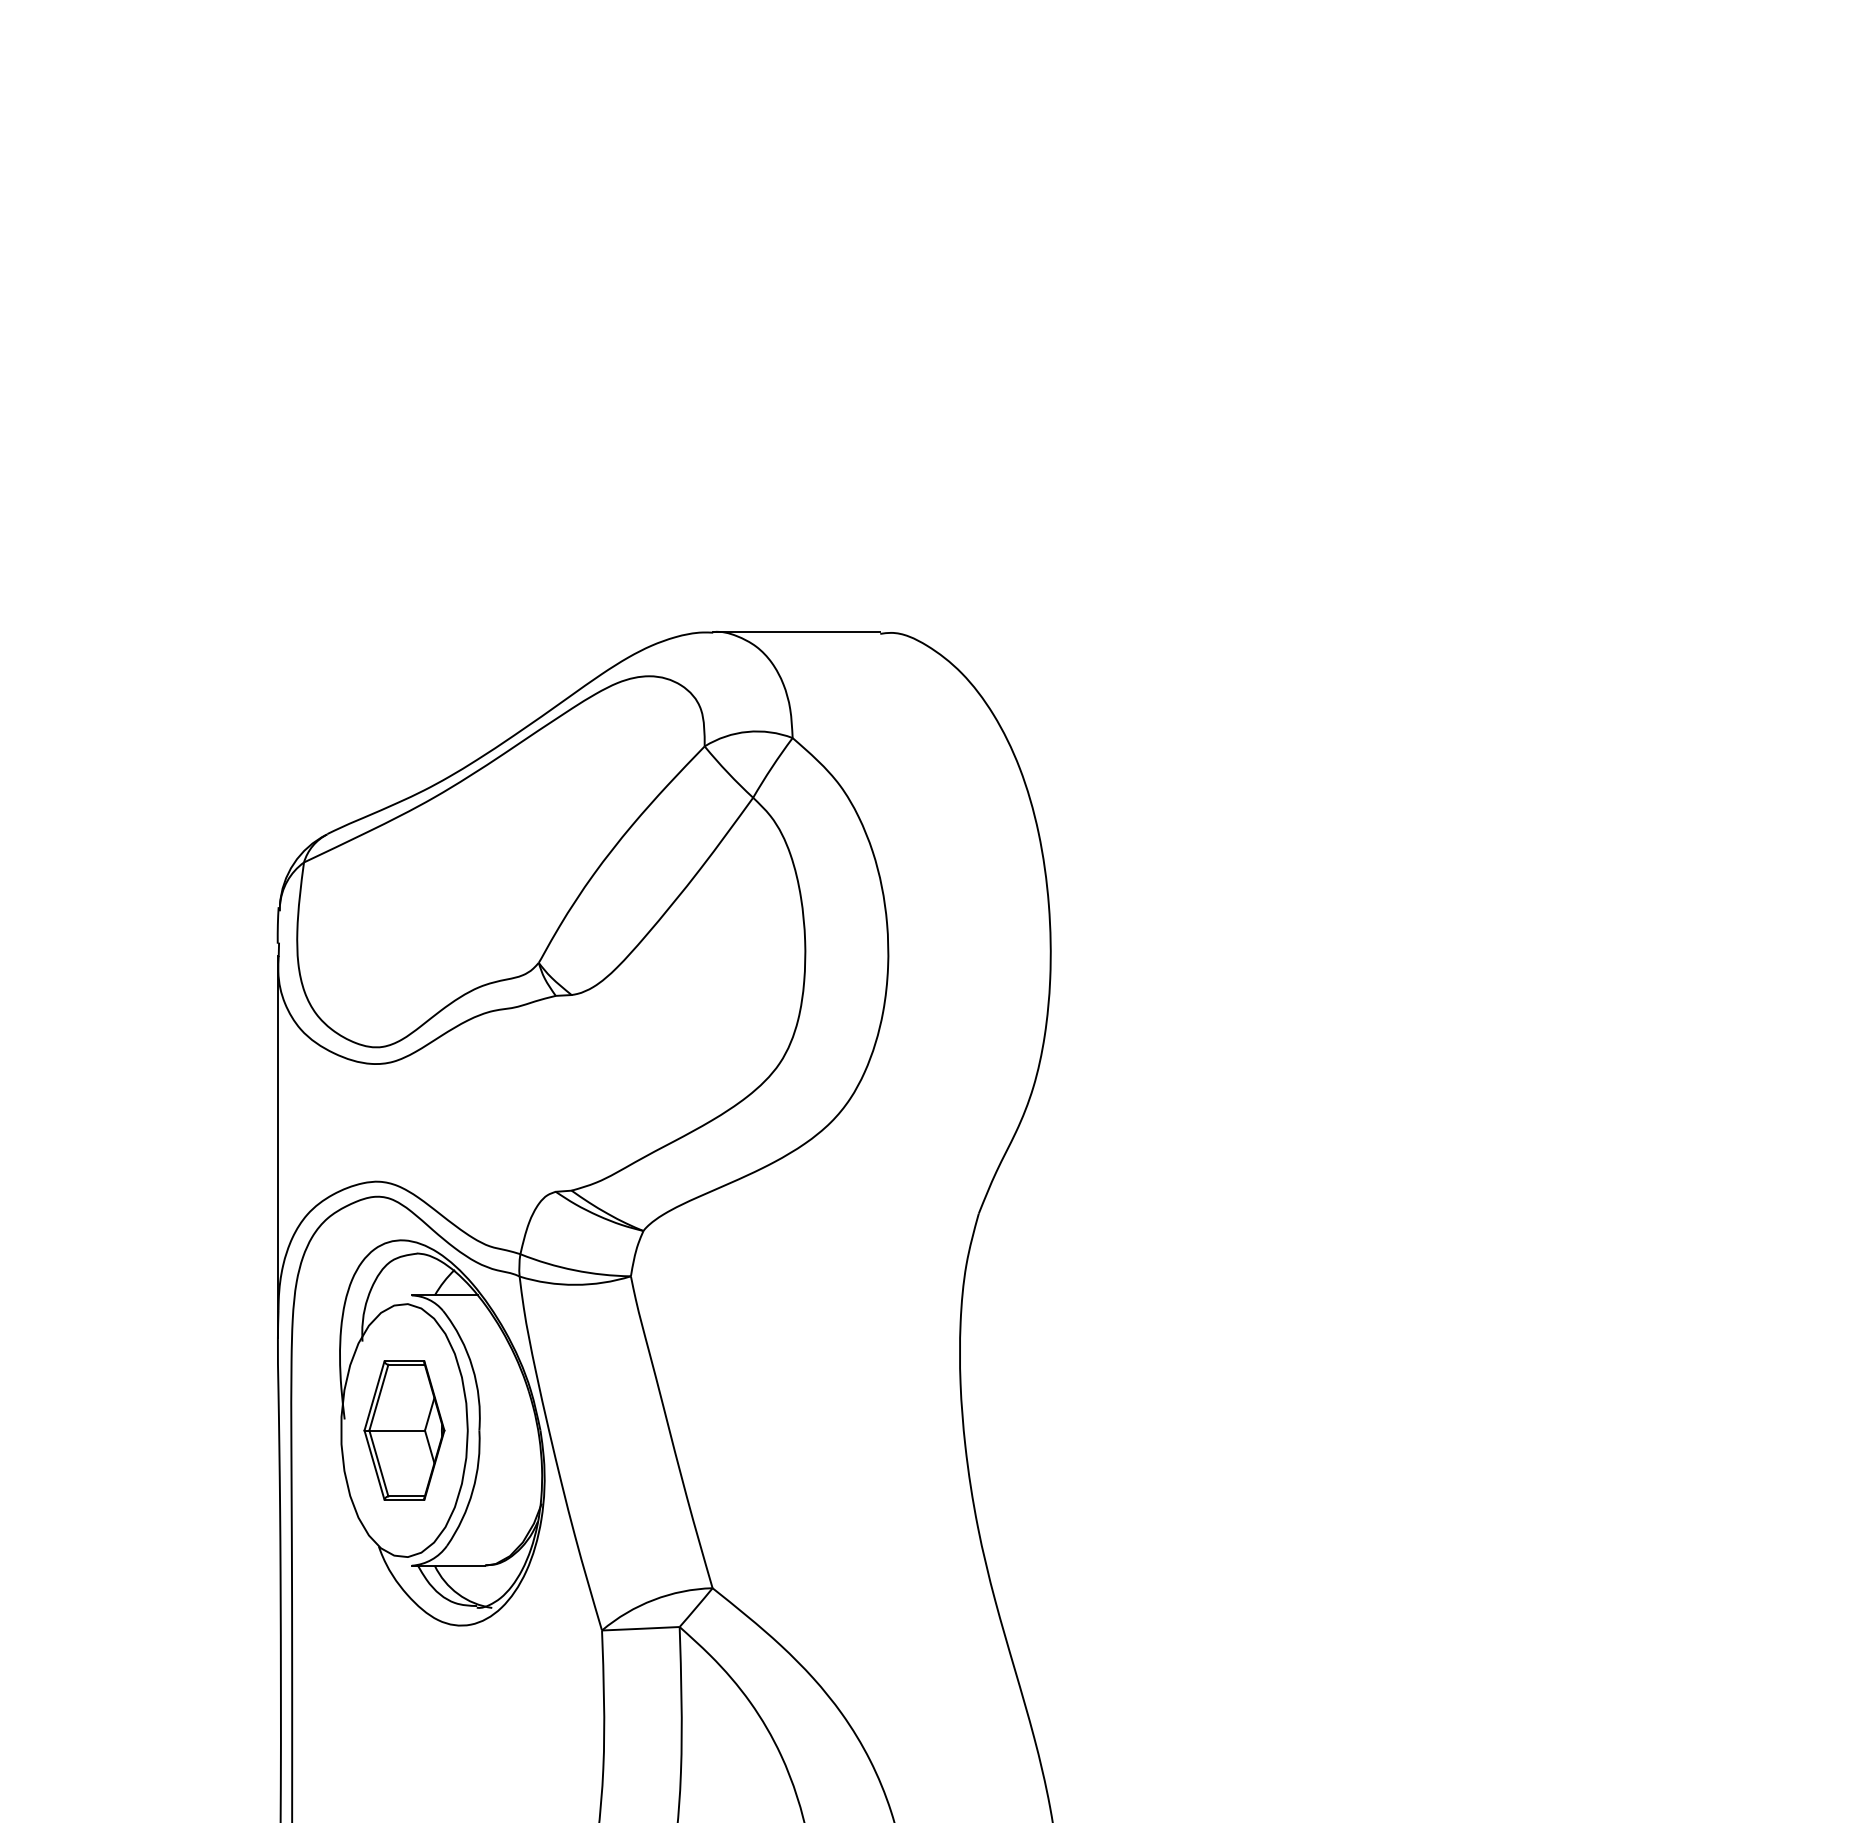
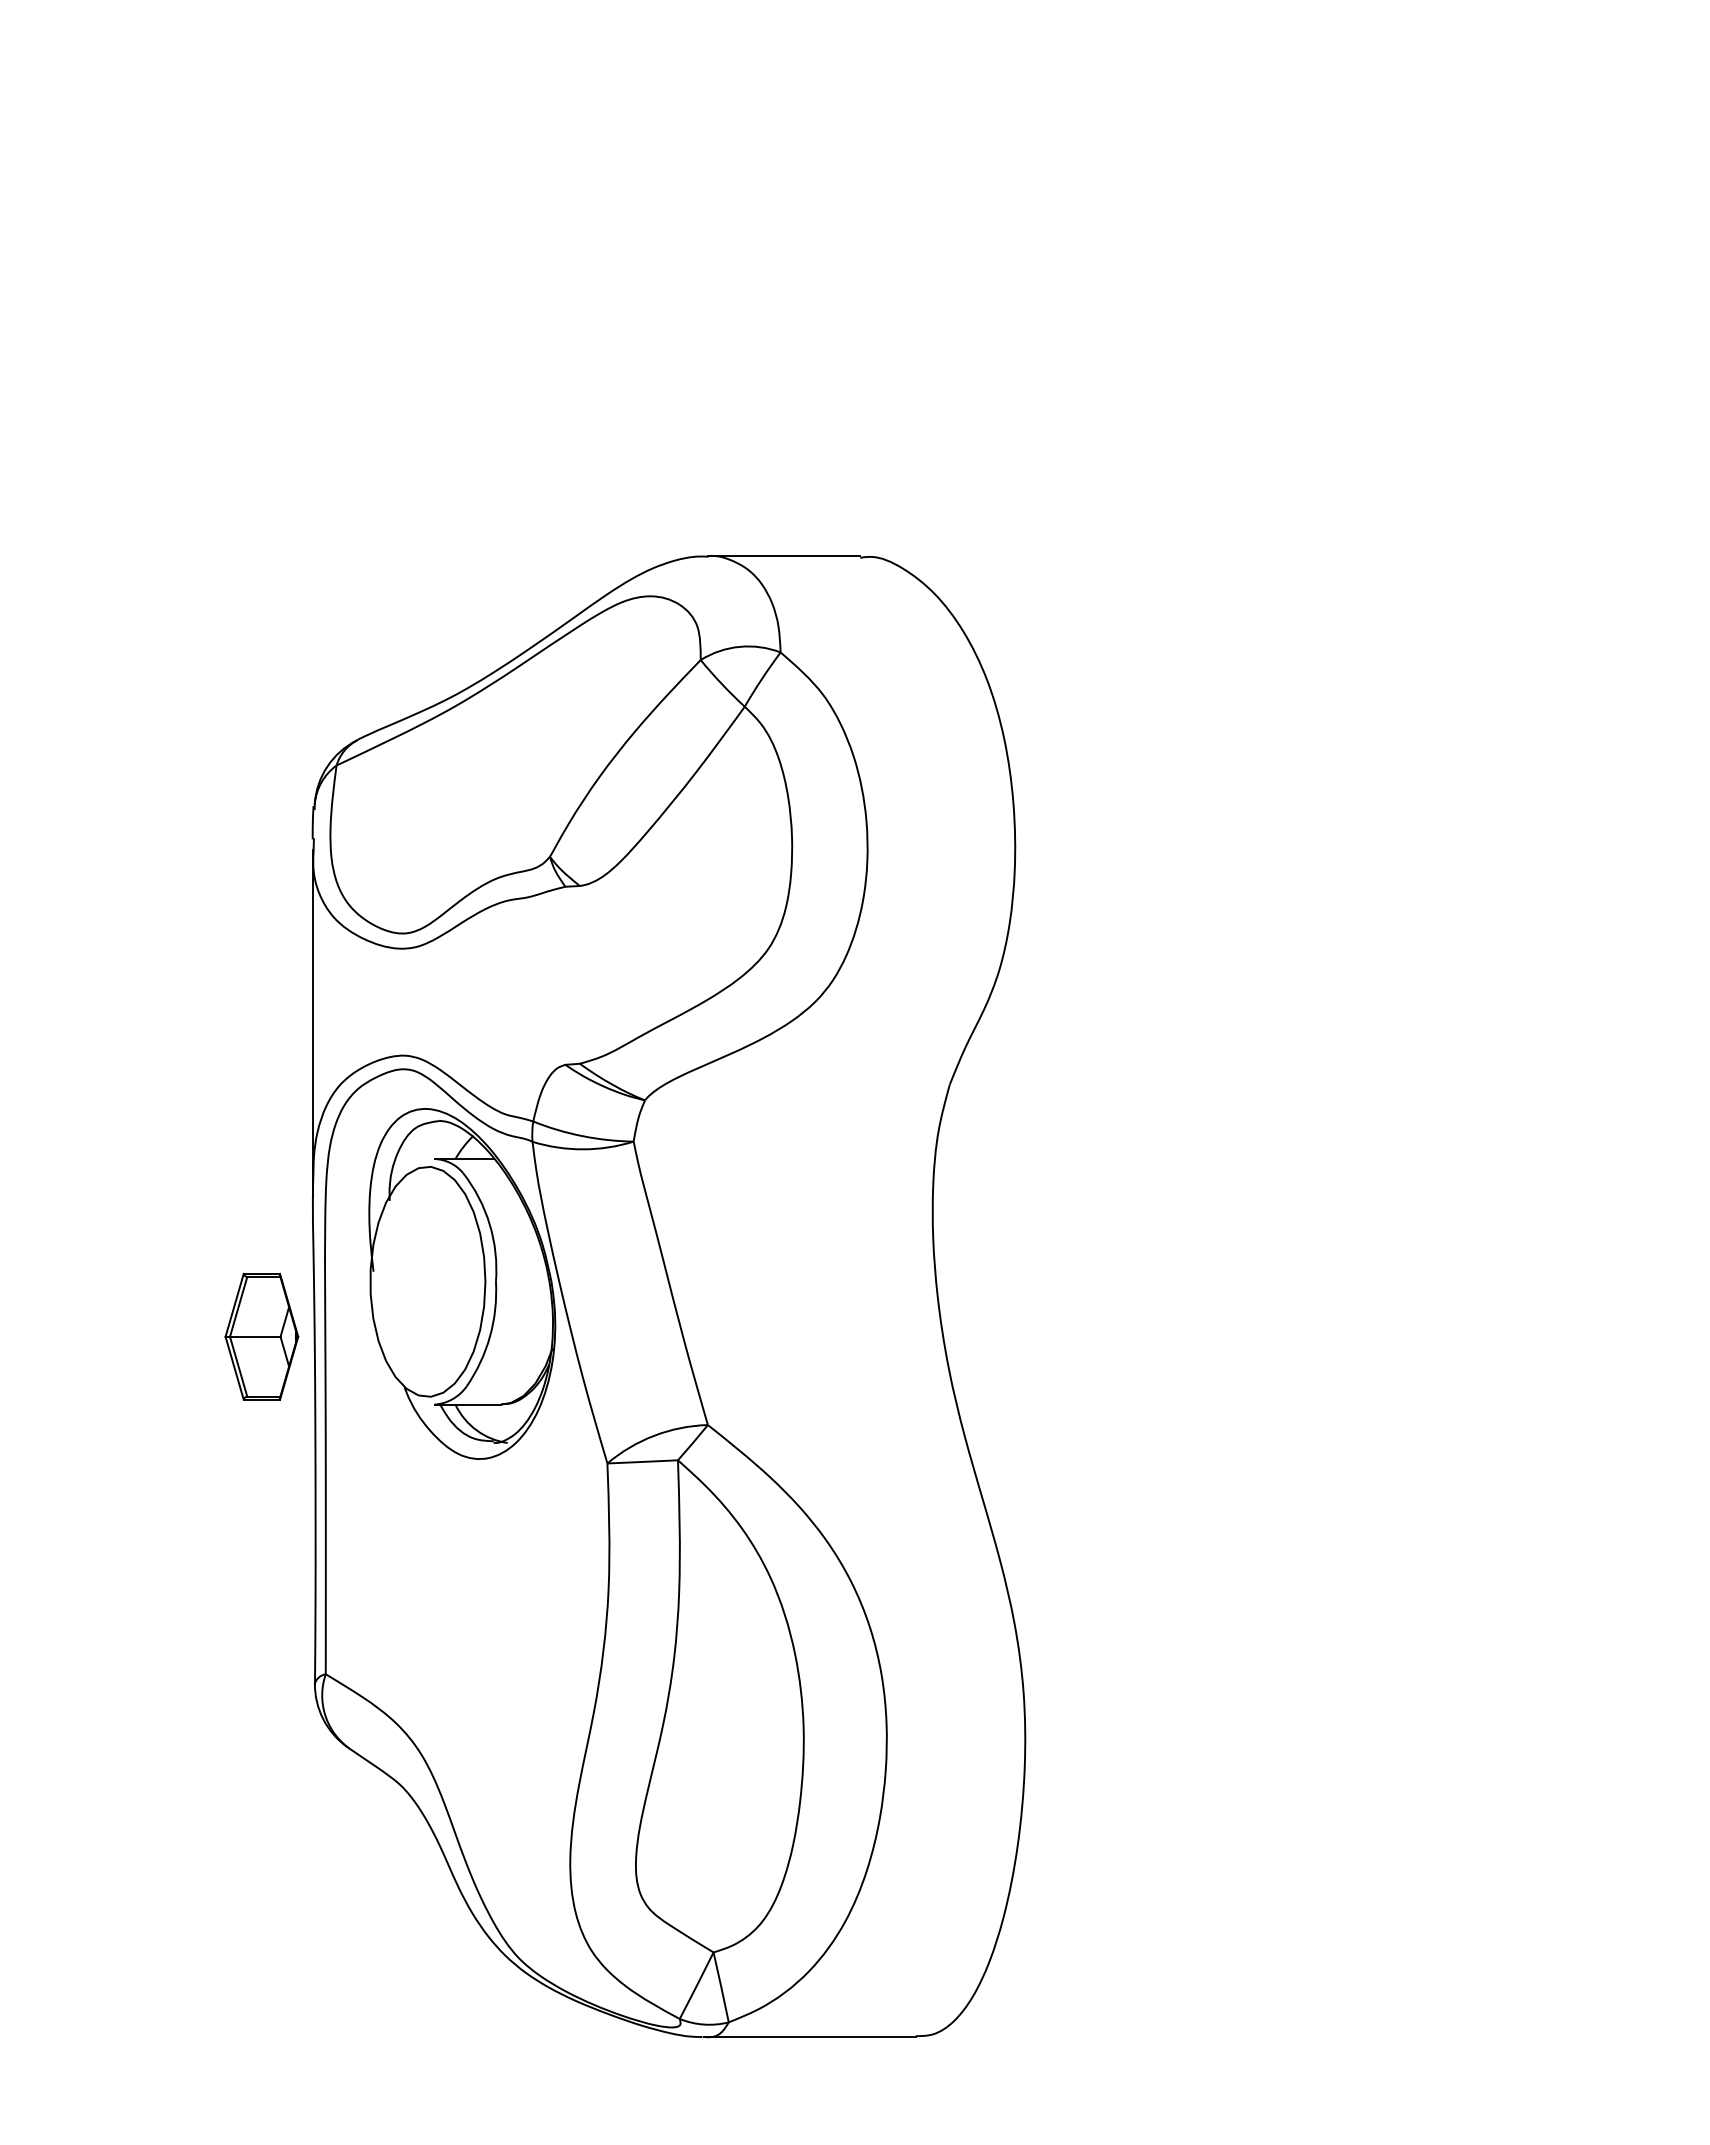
part: (404, 1430) -> (261, 1336), moved

